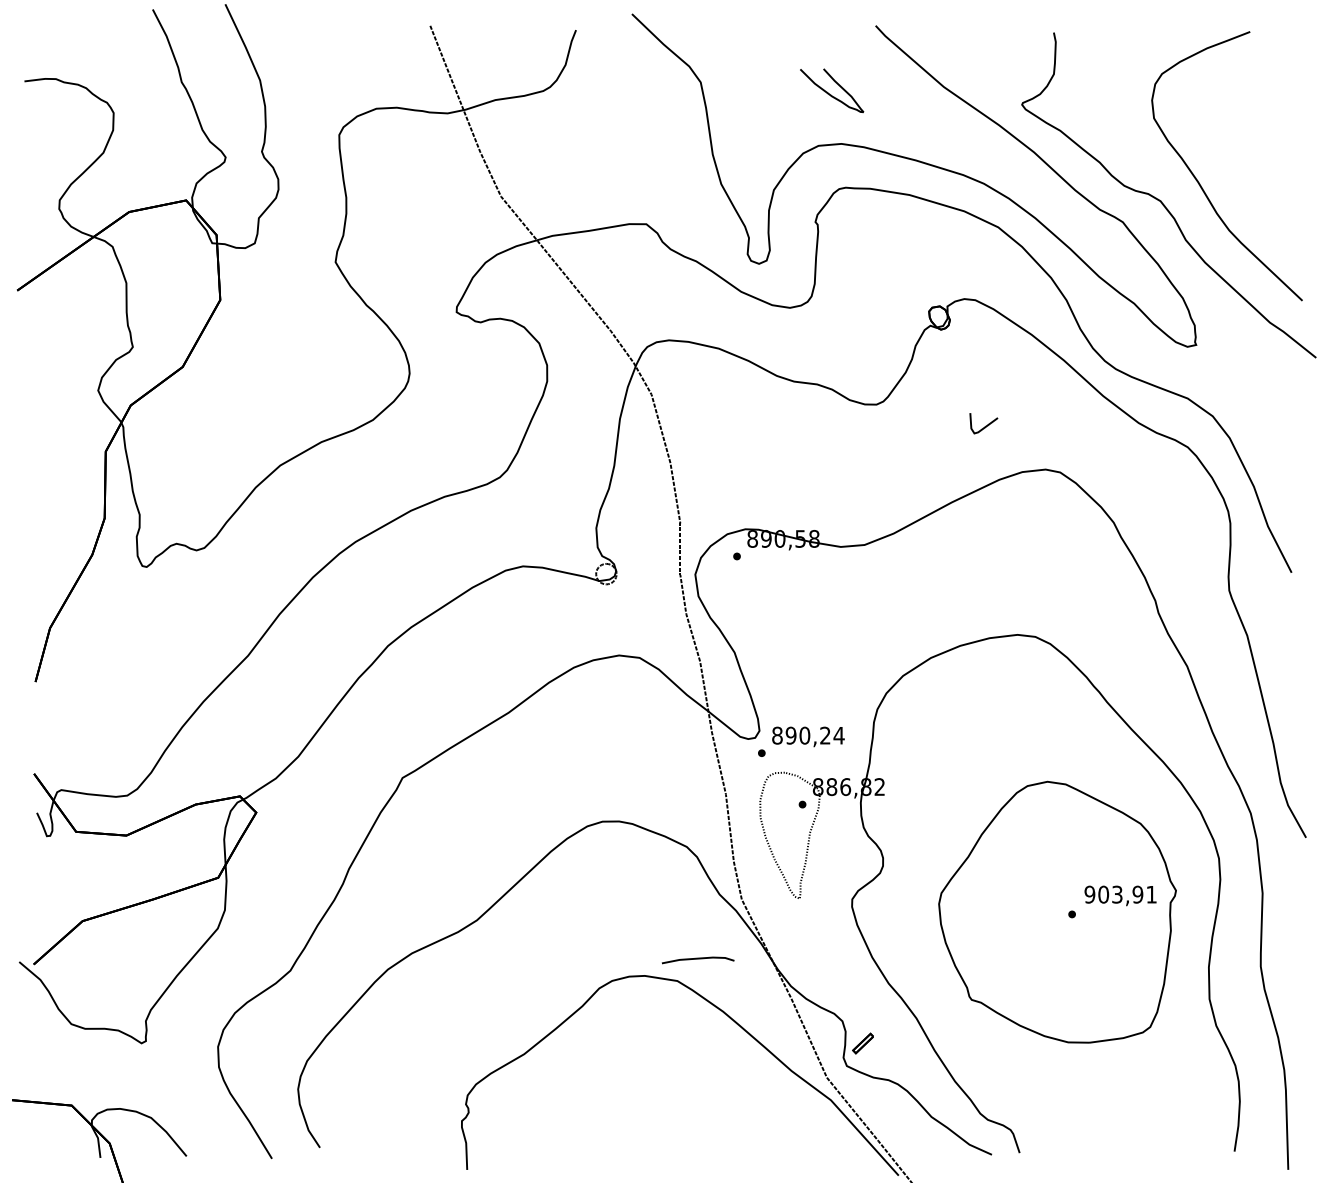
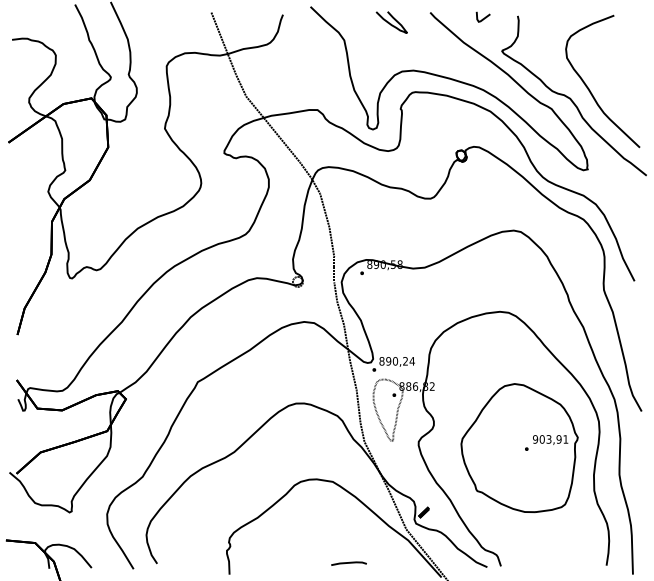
curve: (831, 92) -> (391, 23), moved
line: (982, 426) -> (482, 18), moved
line: (697, 959) -> (348, 563), moved

